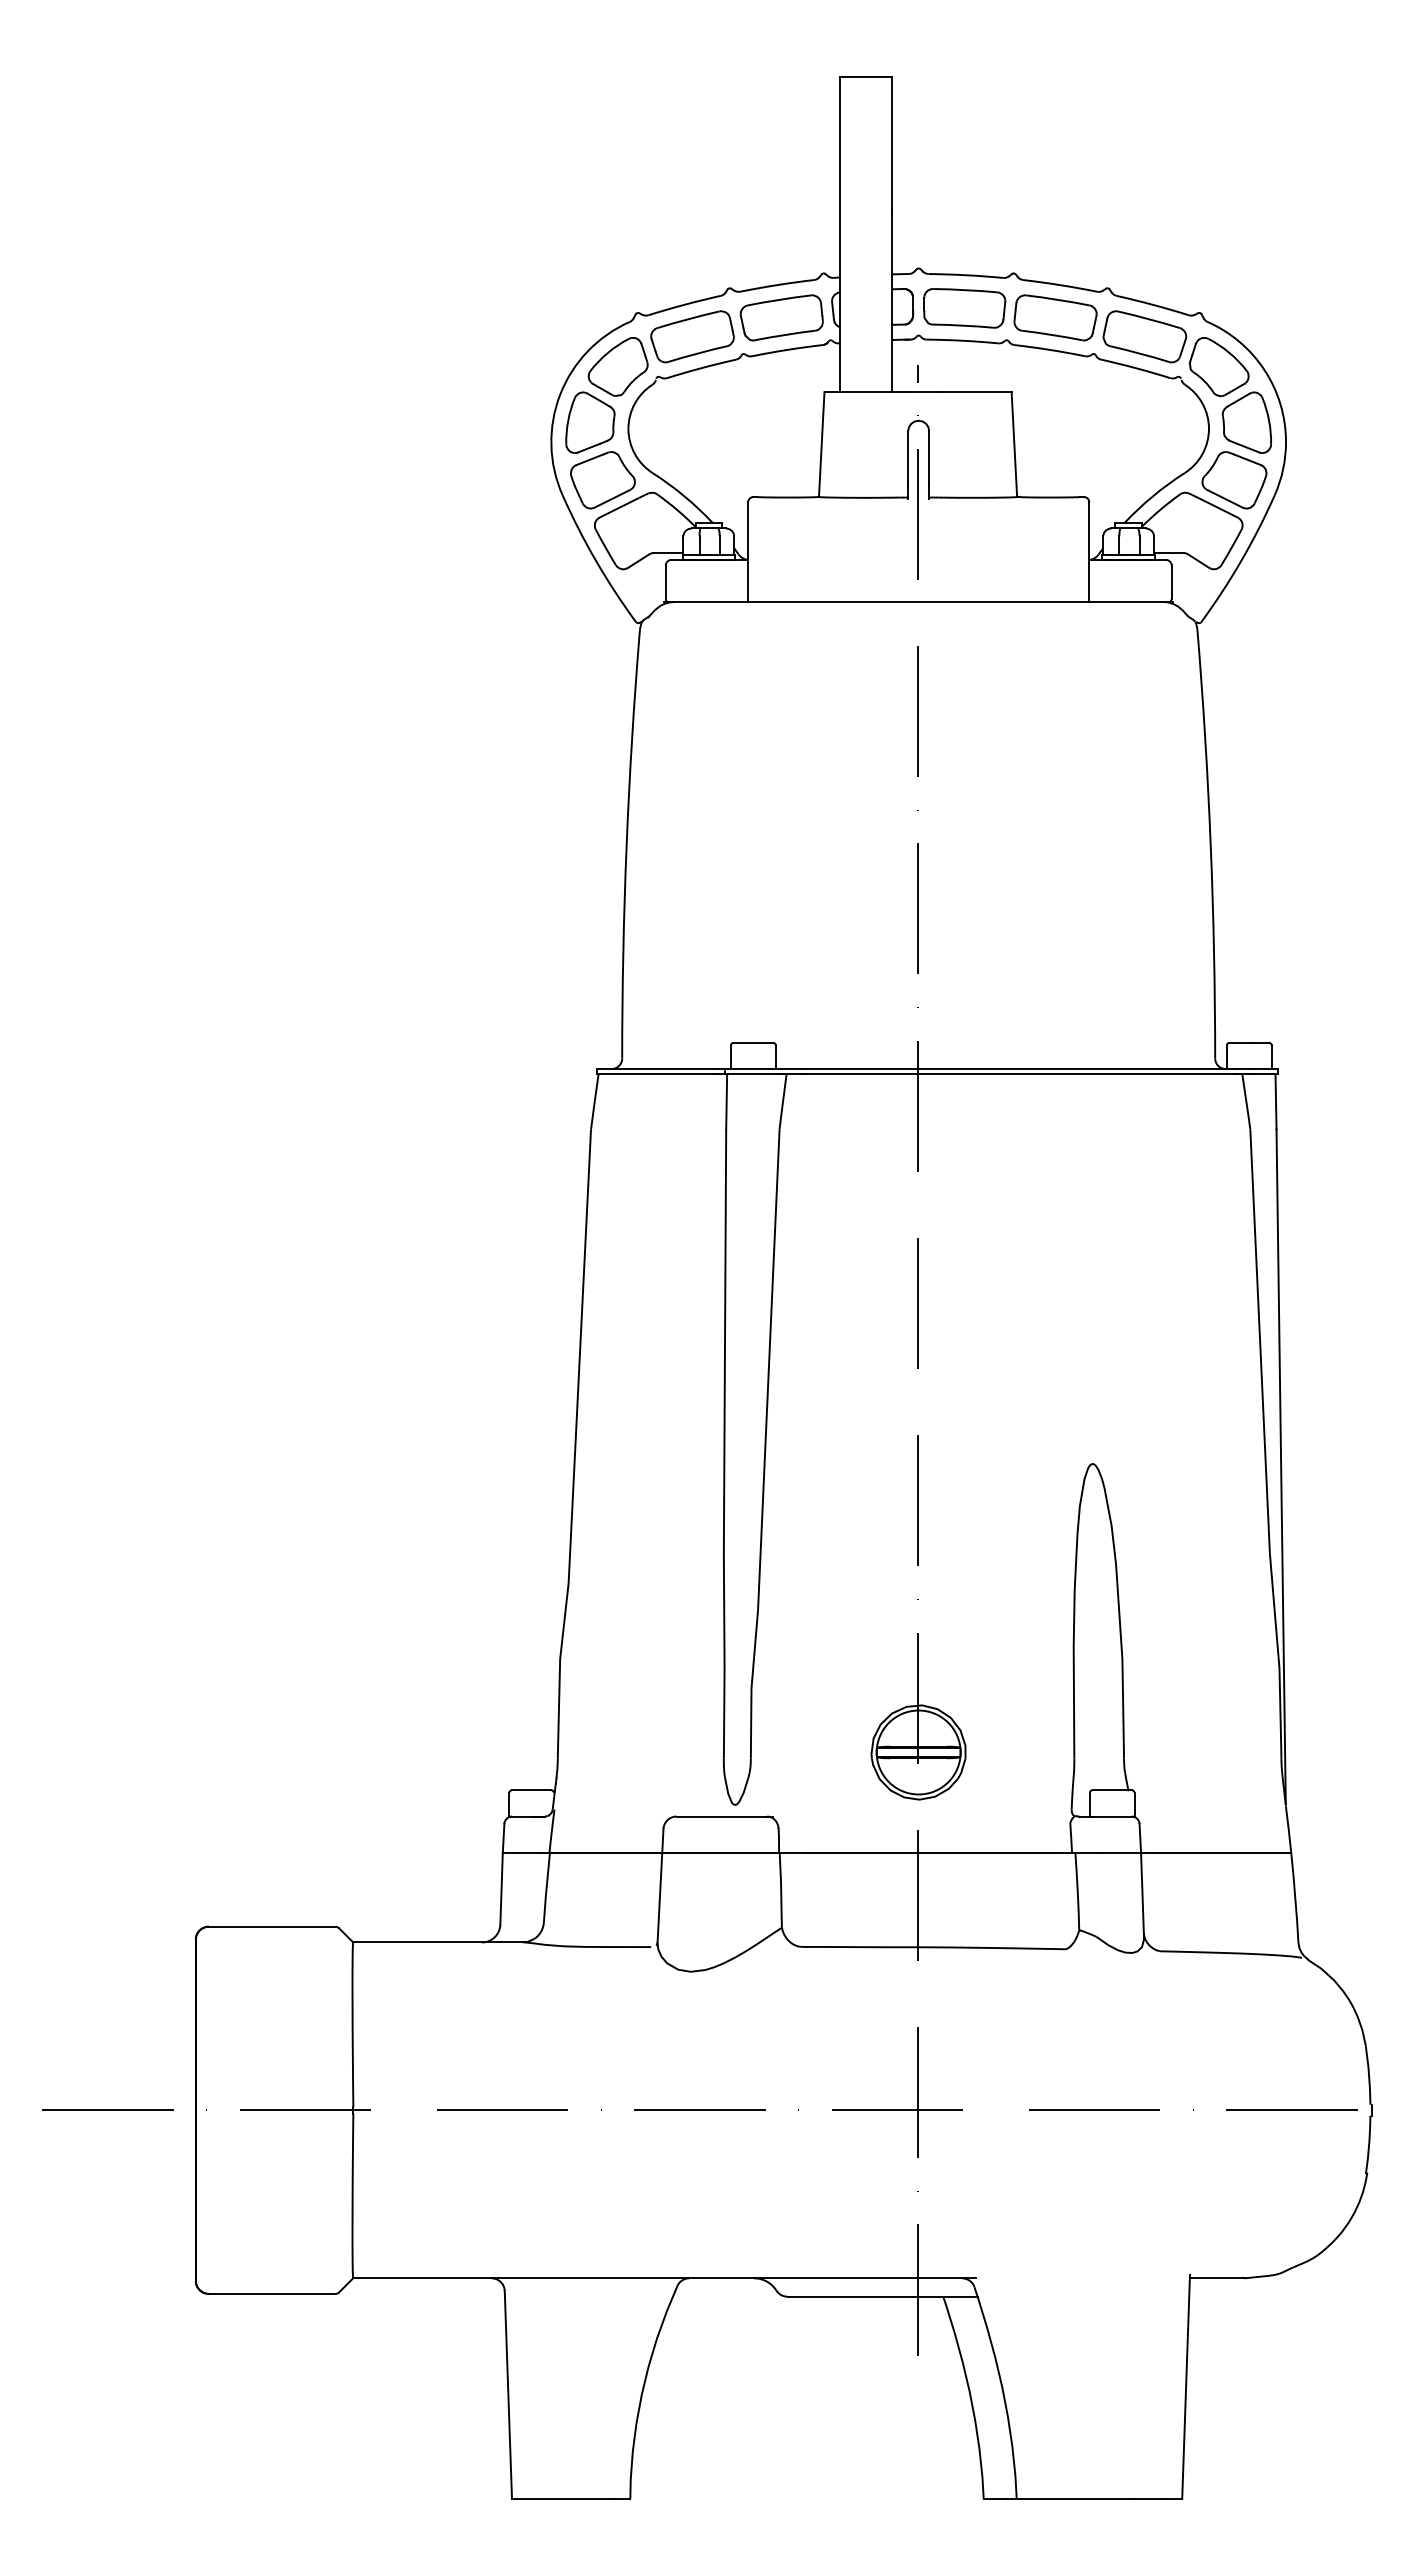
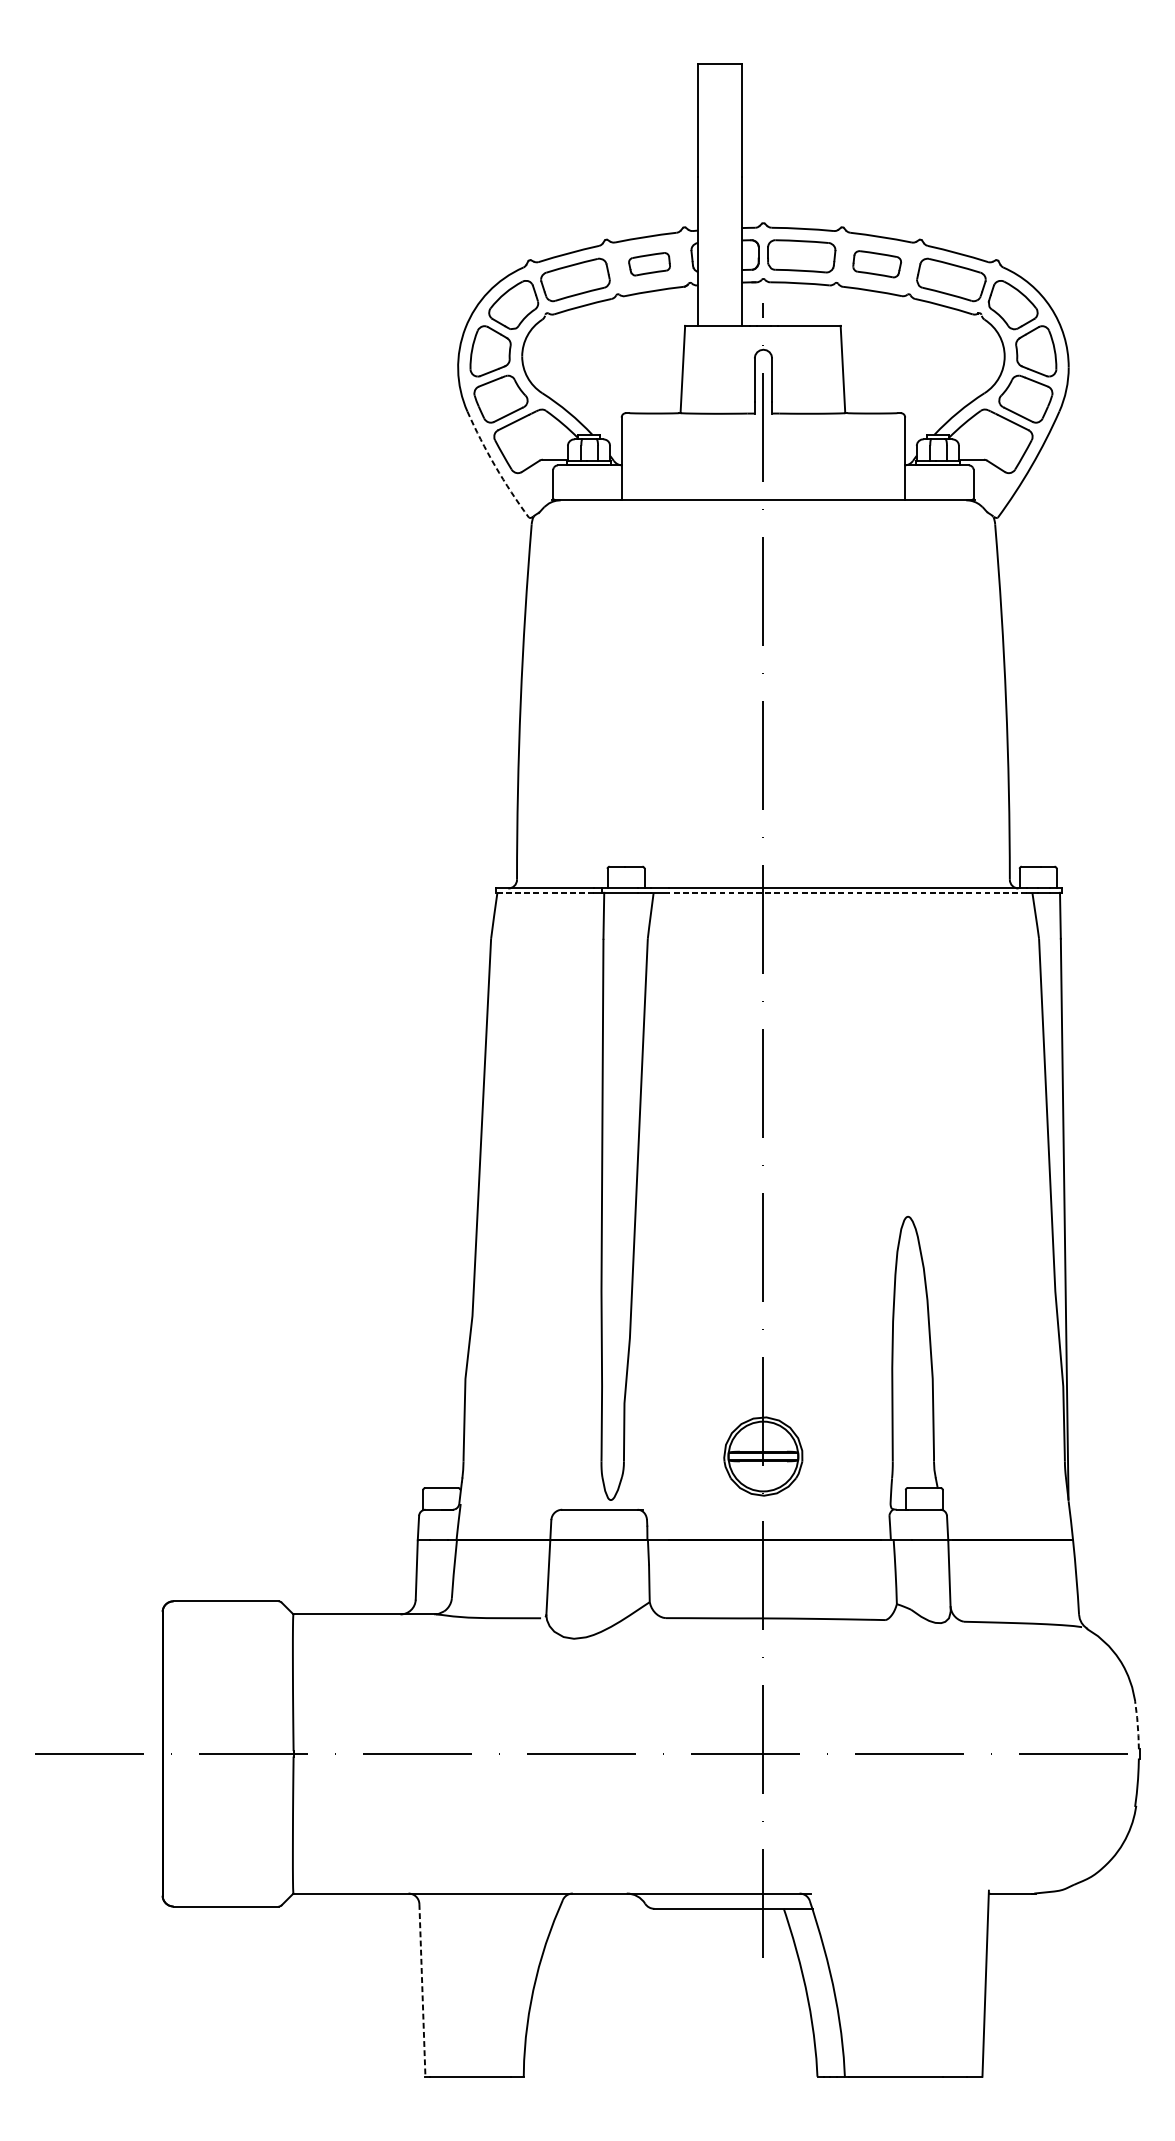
part: (781, 317) -> (649, 263), size x0.6
part: (1055, 317) -> (877, 263), size x0.7
arc: (596, 561) -> (495, 466), solid -> dashed
line: (656, 1074) -> (545, 893), solid -> dashed
line: (1020, 1074) -> (848, 893), solid -> dashed
line: (1369, 2075) -> (1138, 1724), solid -> dashed
line: (508, 2394) -> (422, 1990), solid -> dashed

